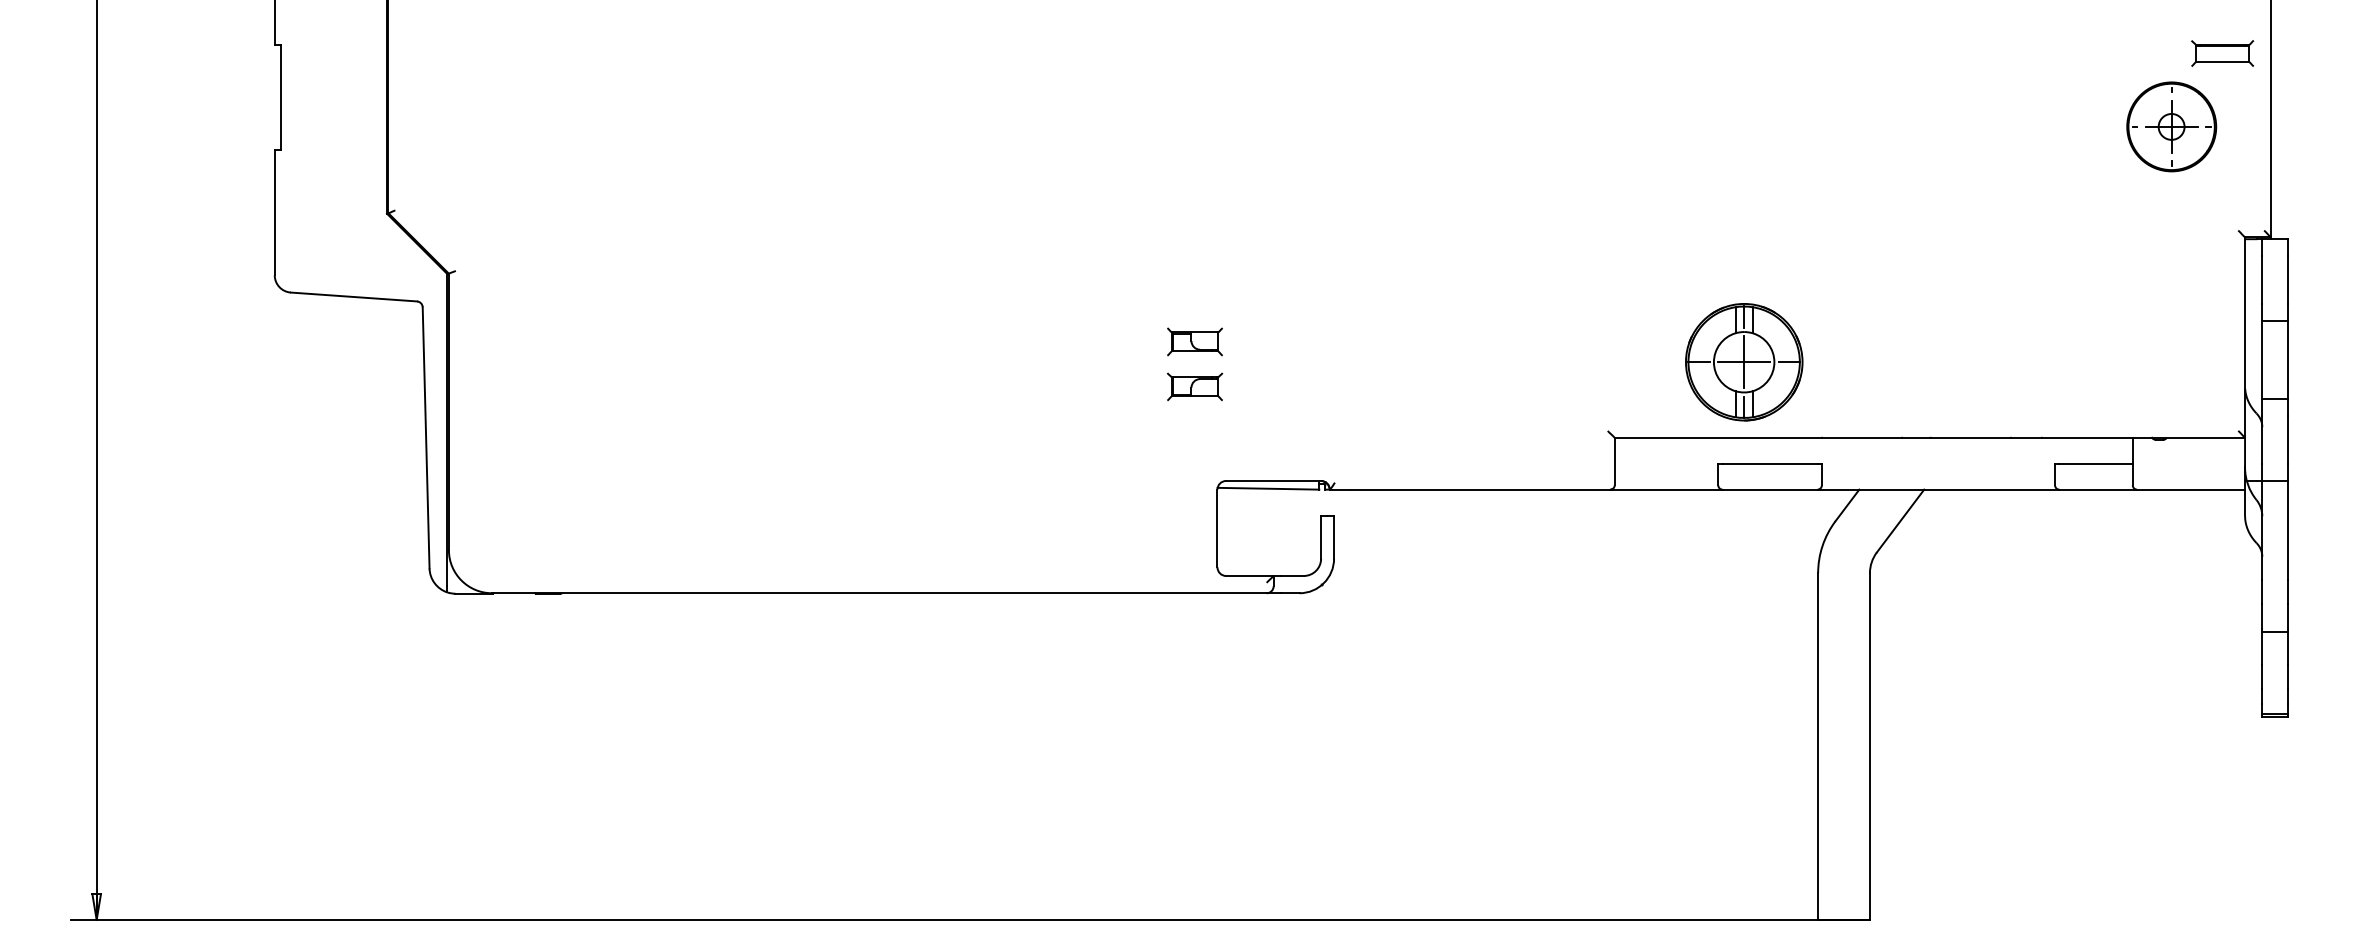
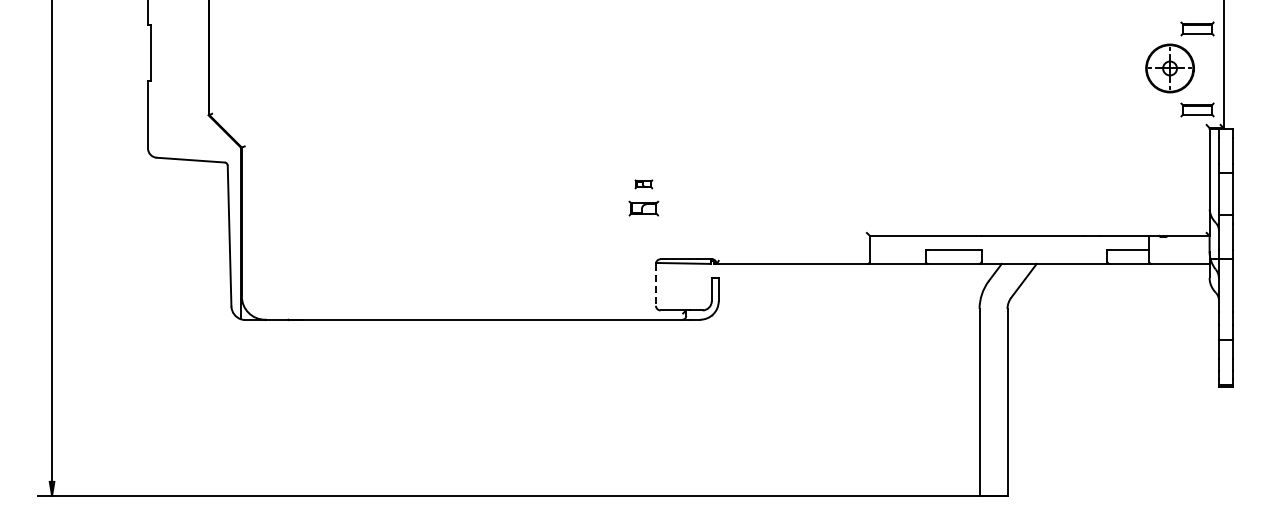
part: (2222, 203) -> (1197, 109), added
part: (1194, 342) -> (643, 184), size x0.6
part: (1743, 362) -> (939, 195), removed
line: (1216, 527) -> (655, 284), solid -> dashed

